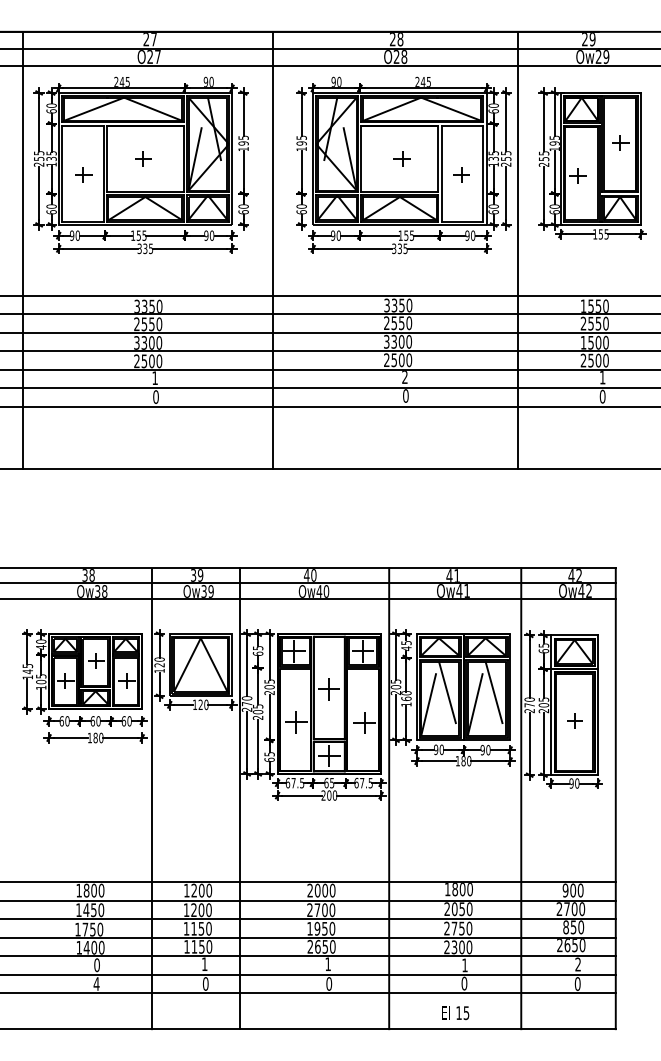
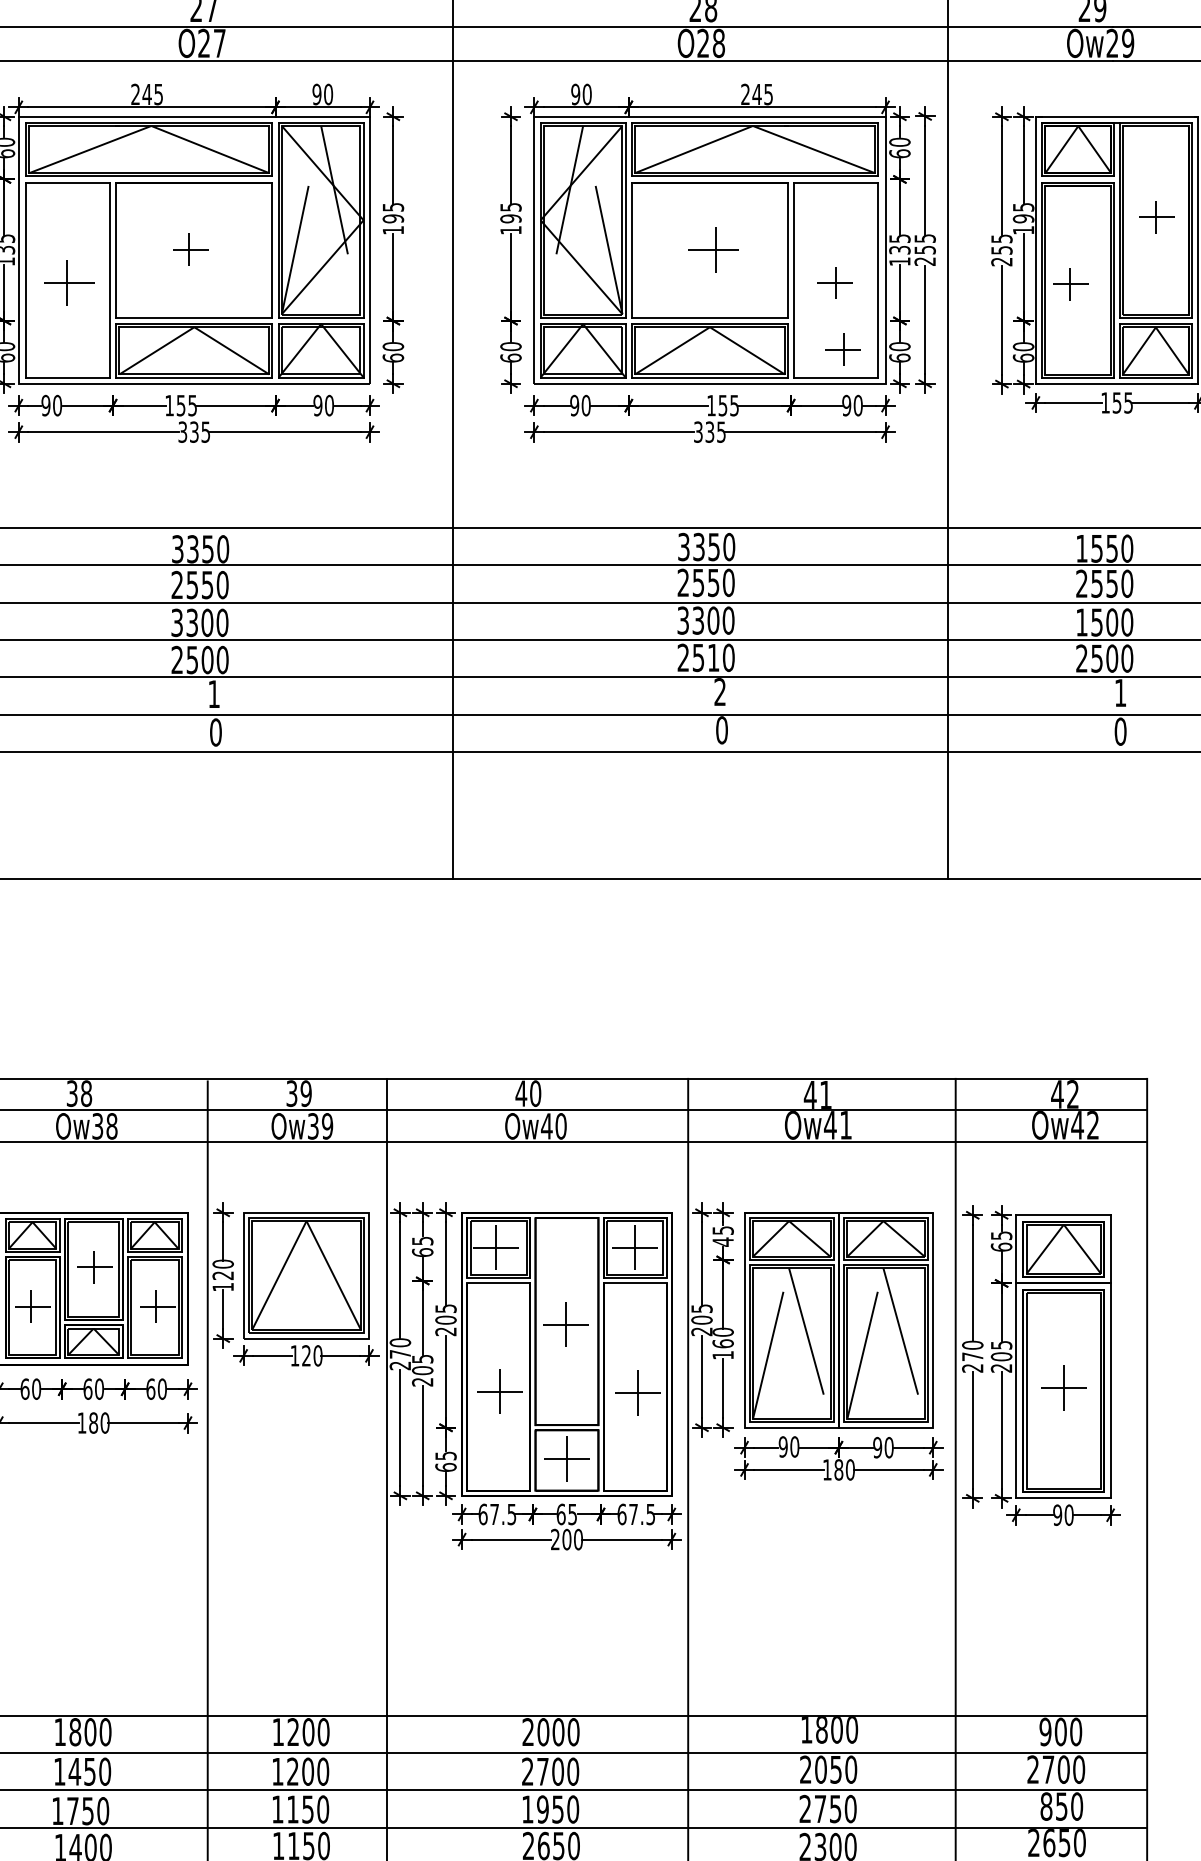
part: (401, 158) -> (713, 249), size x1.4
part: (83, 174) -> (69, 281), size x1.4
part: (465, 207) -> (842, 348), added
text: (401, 360) -> (713, 658), 2500 -> 2510
part: (574, 720) -> (1063, 1387), size x1.4

